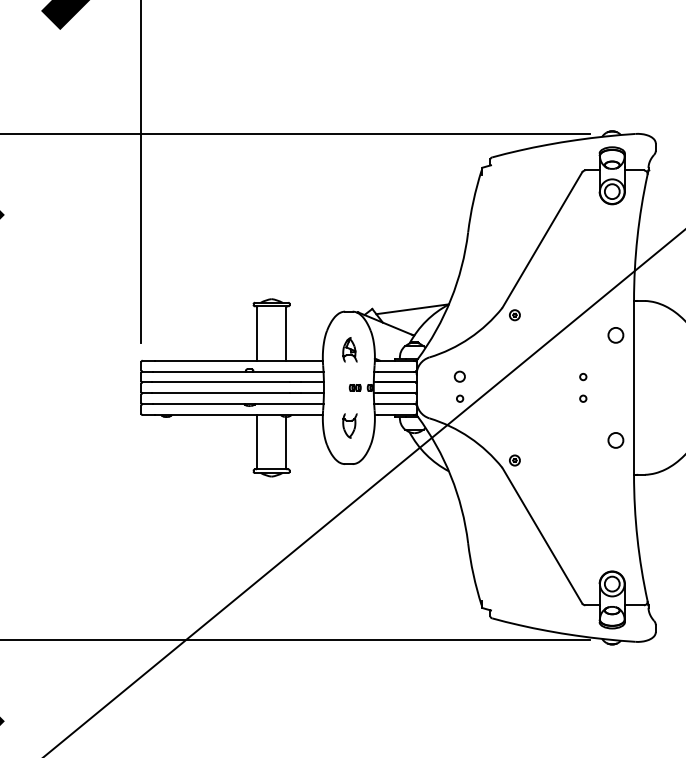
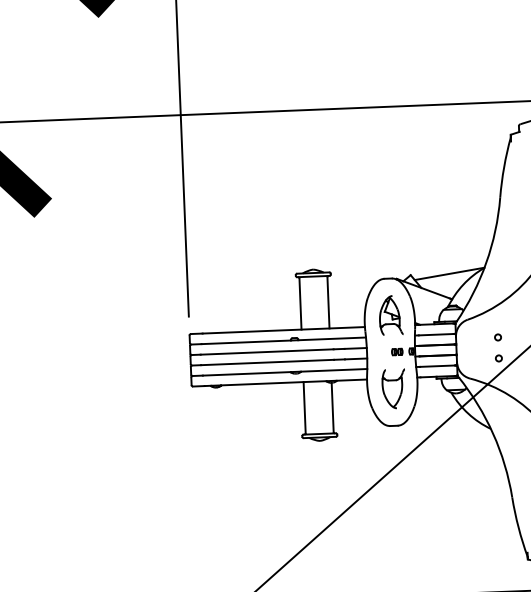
part: (349, 349) -> (390, 315), size x1.67
circle: (460, 377) -> (498, 337), size x0.62
part: (349, 425) -> (393, 388), size x1.67

